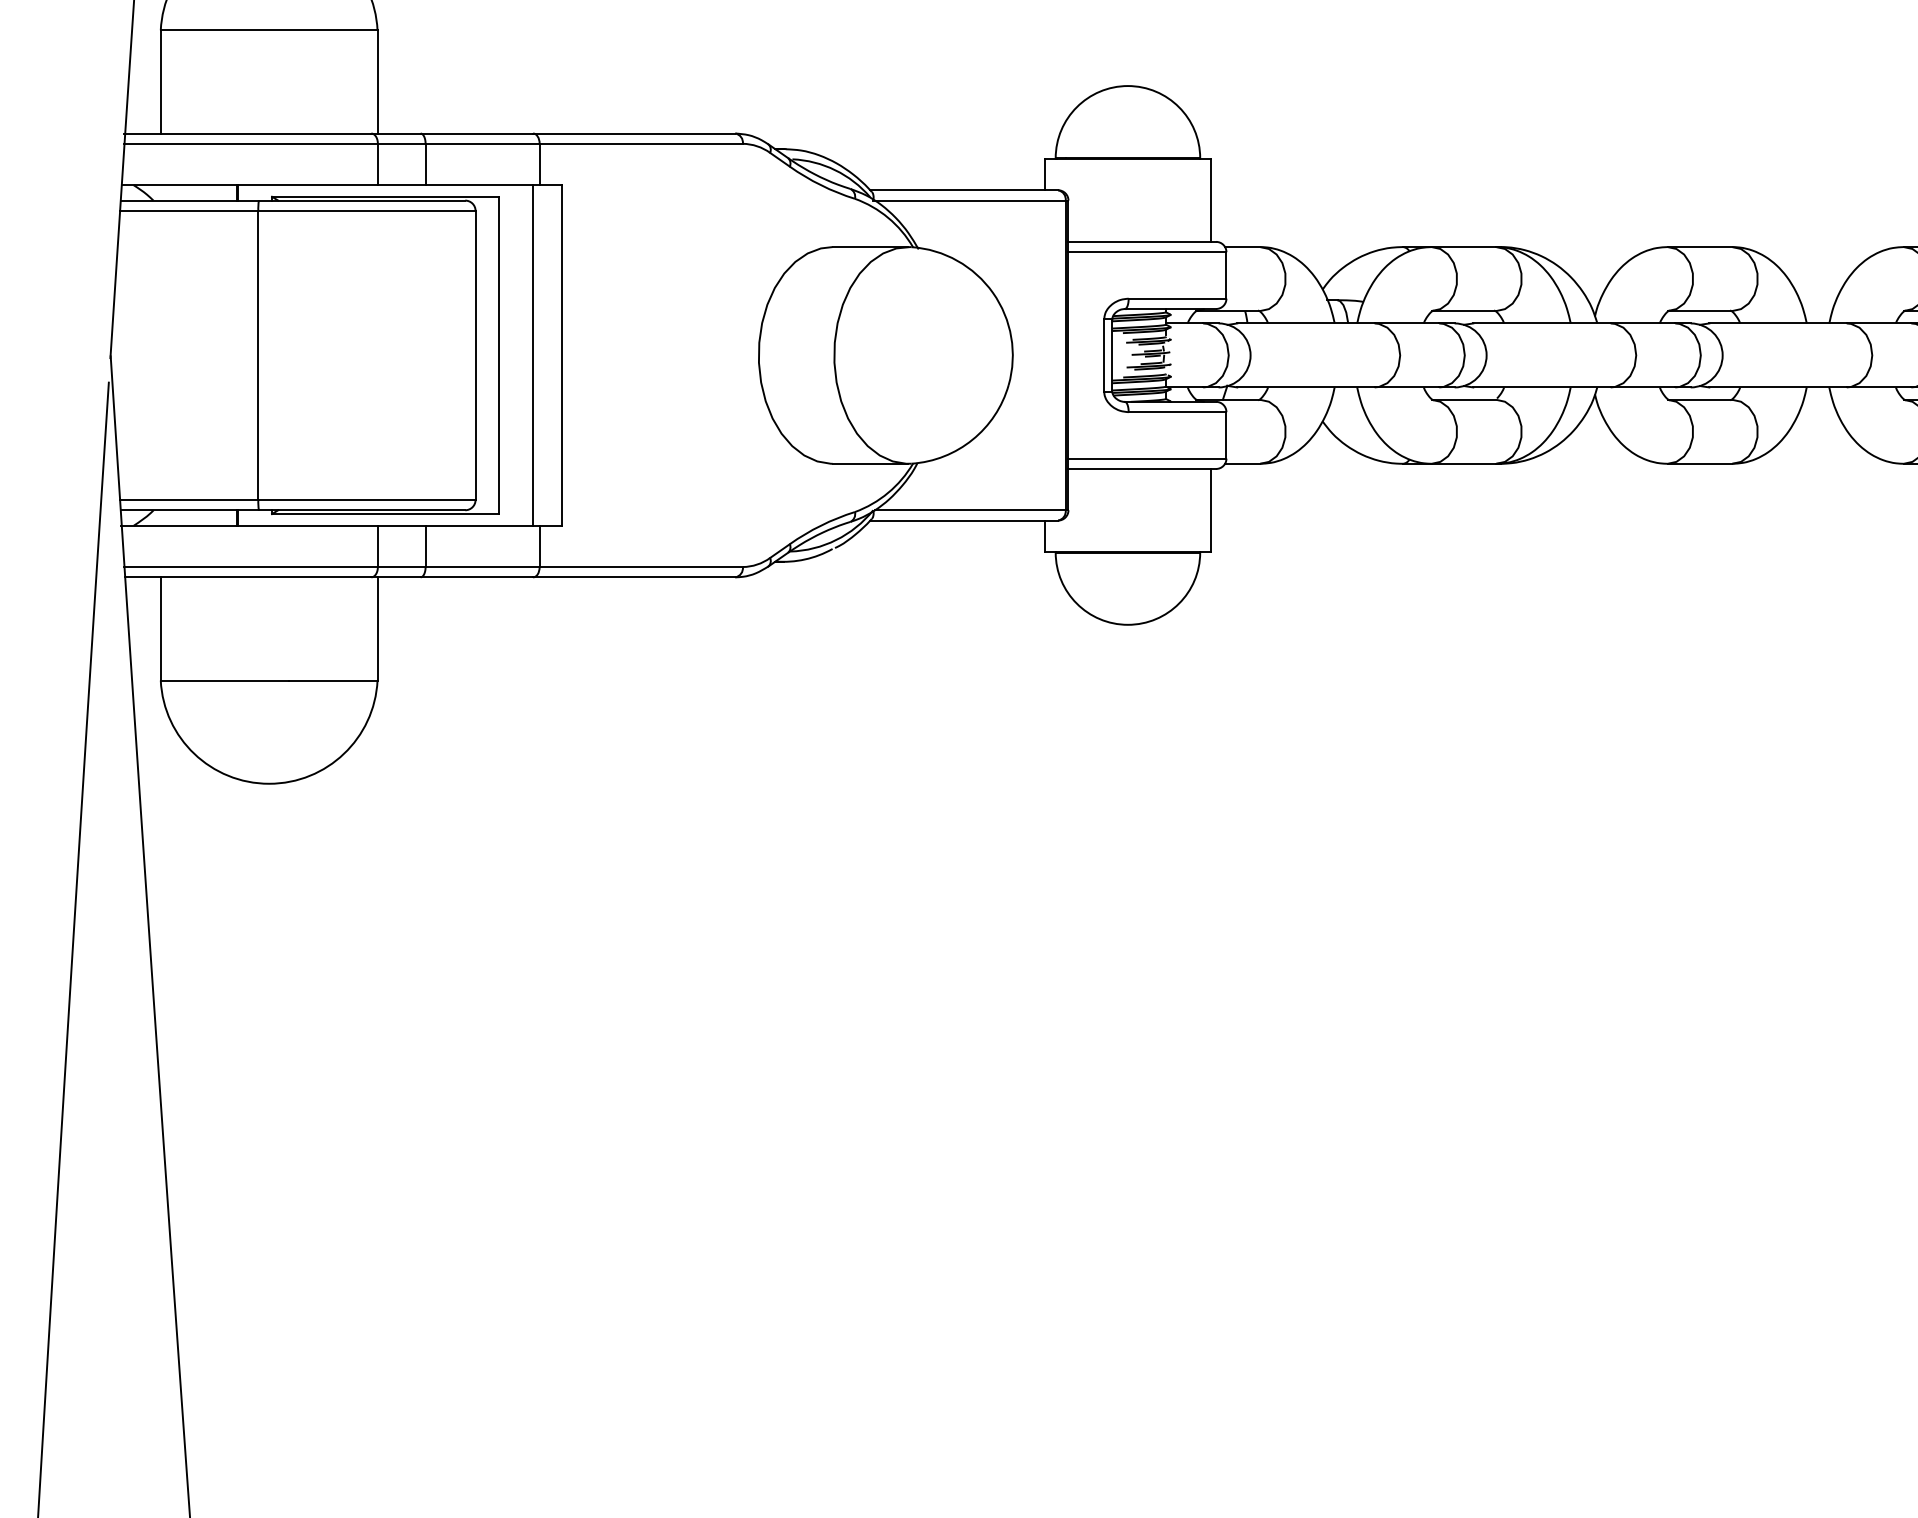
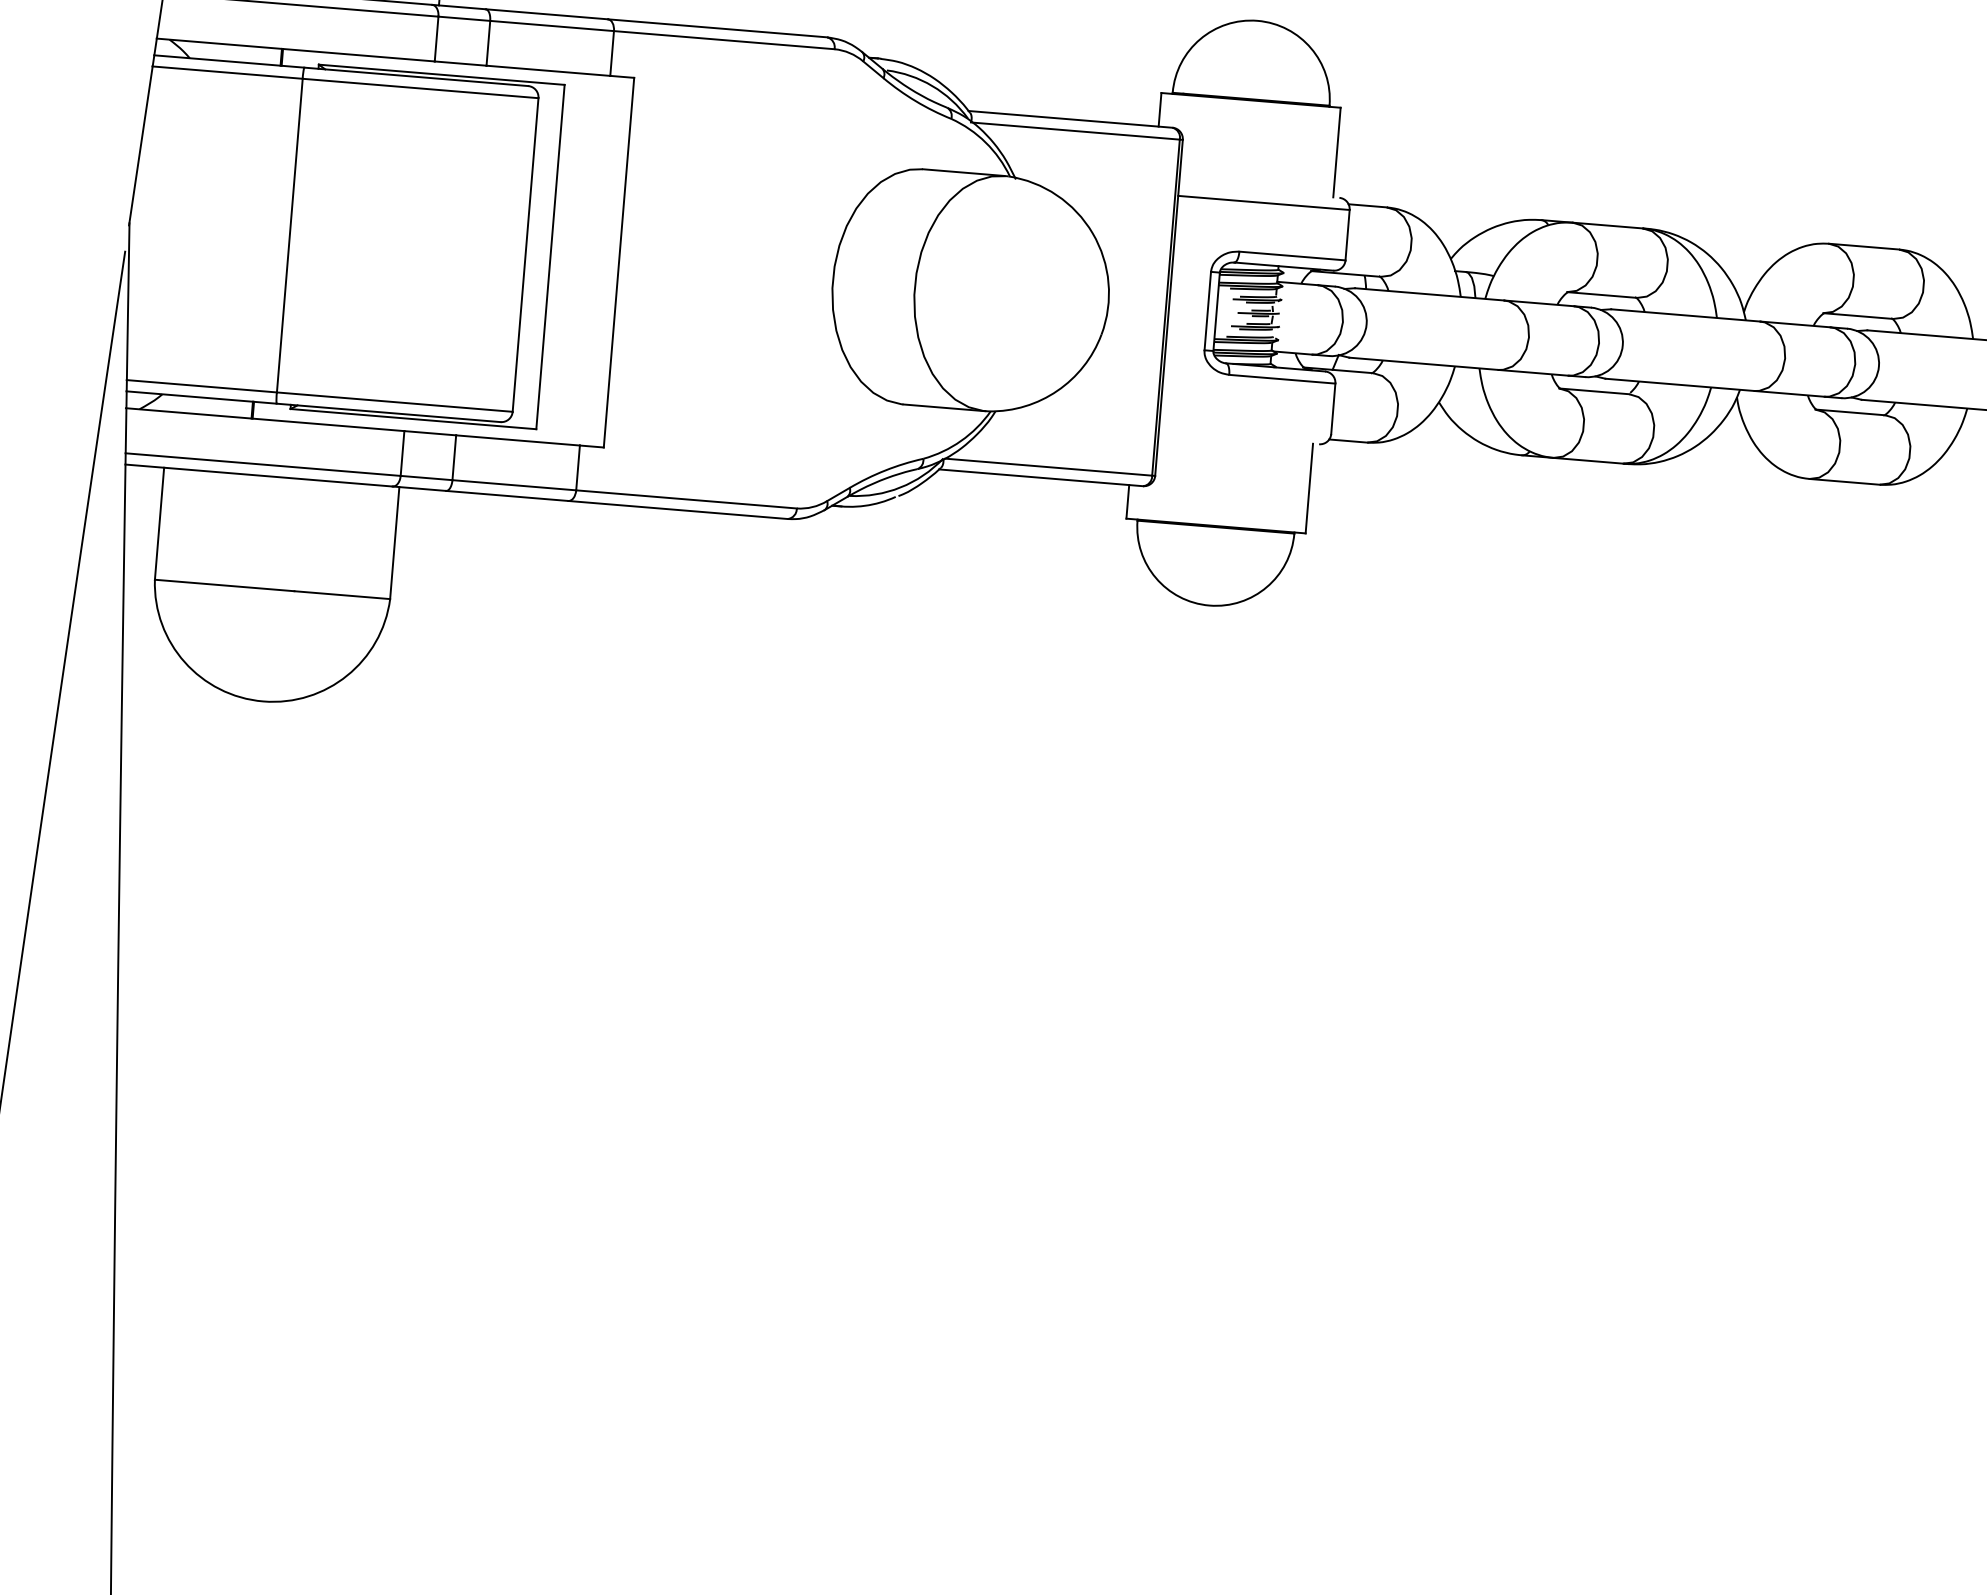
line: (1142, 241) -> (1259, 190), removed
line: (532, 355) -> (587, 260), removed
line: (1147, 458) -> (1245, 426), removed
line: (1142, 468) -> (1239, 437), removed

